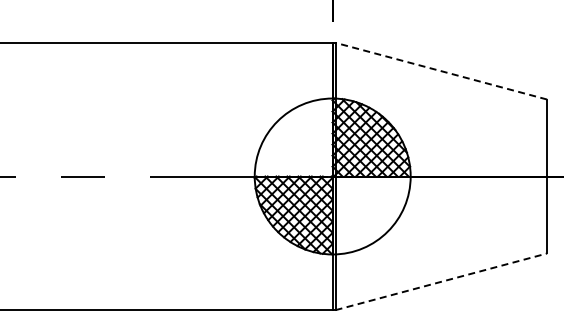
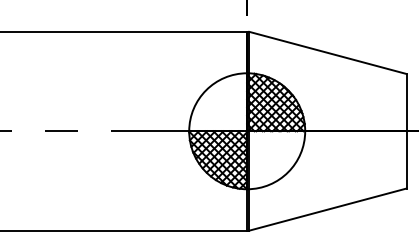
line: (441, 71) -> (328, 53), dashed -> solid
line: (441, 281) -> (328, 209), dashed -> solid

